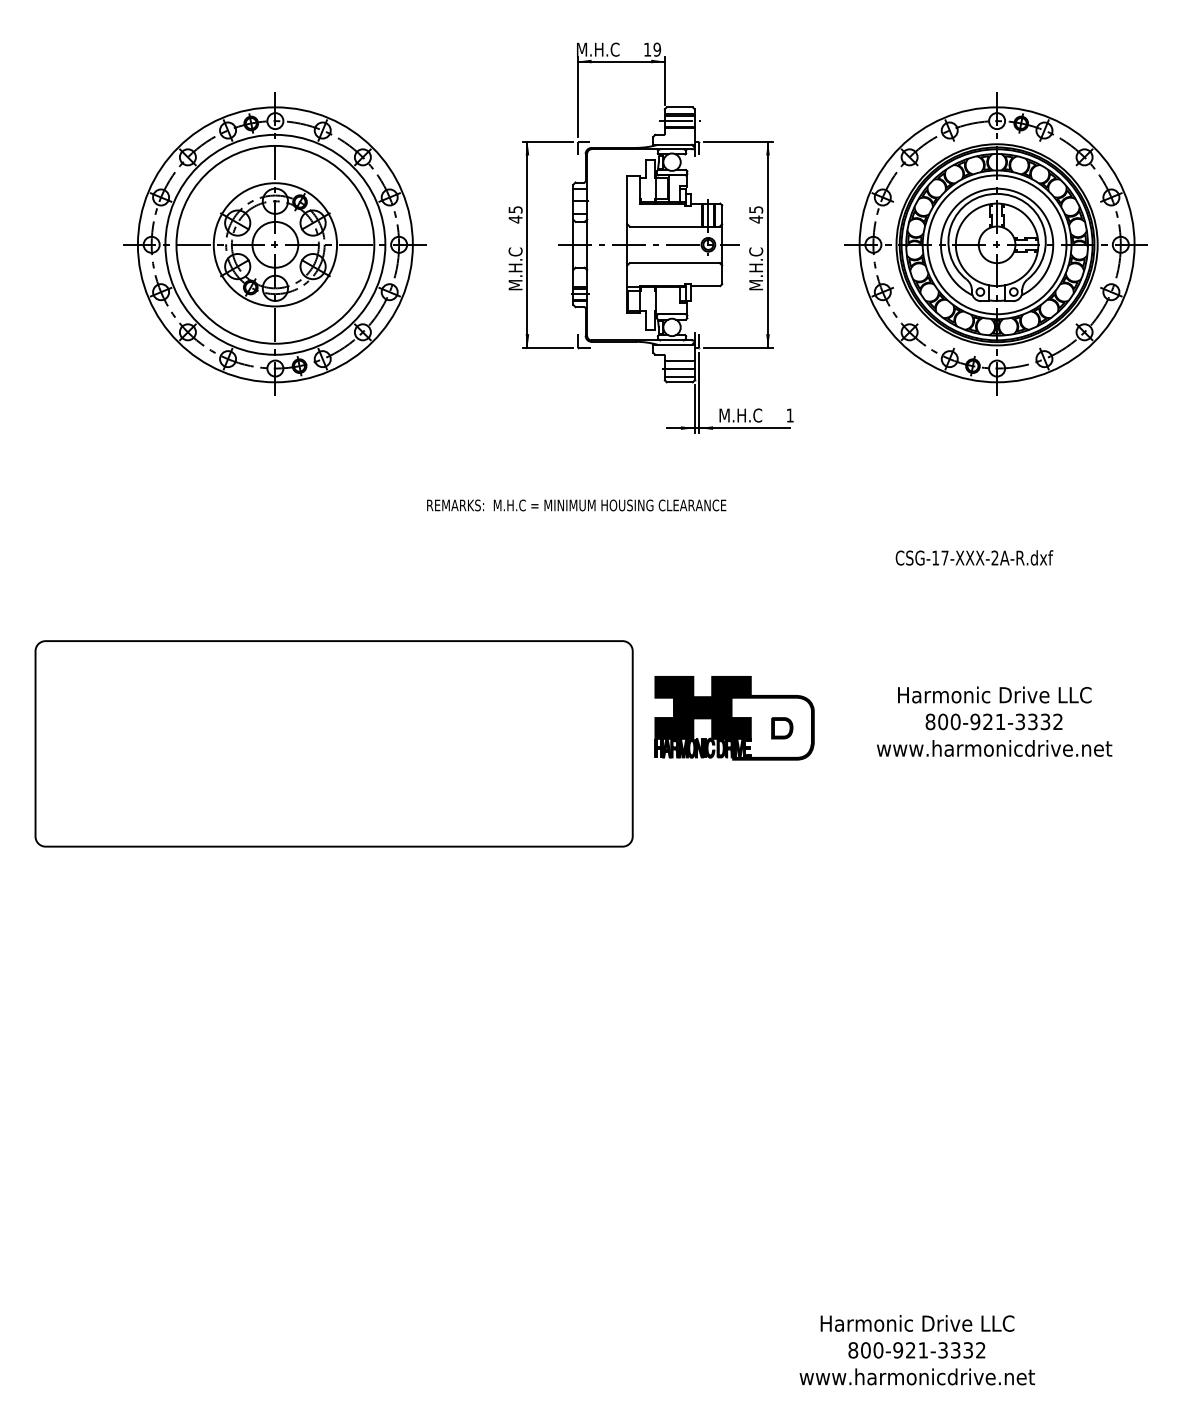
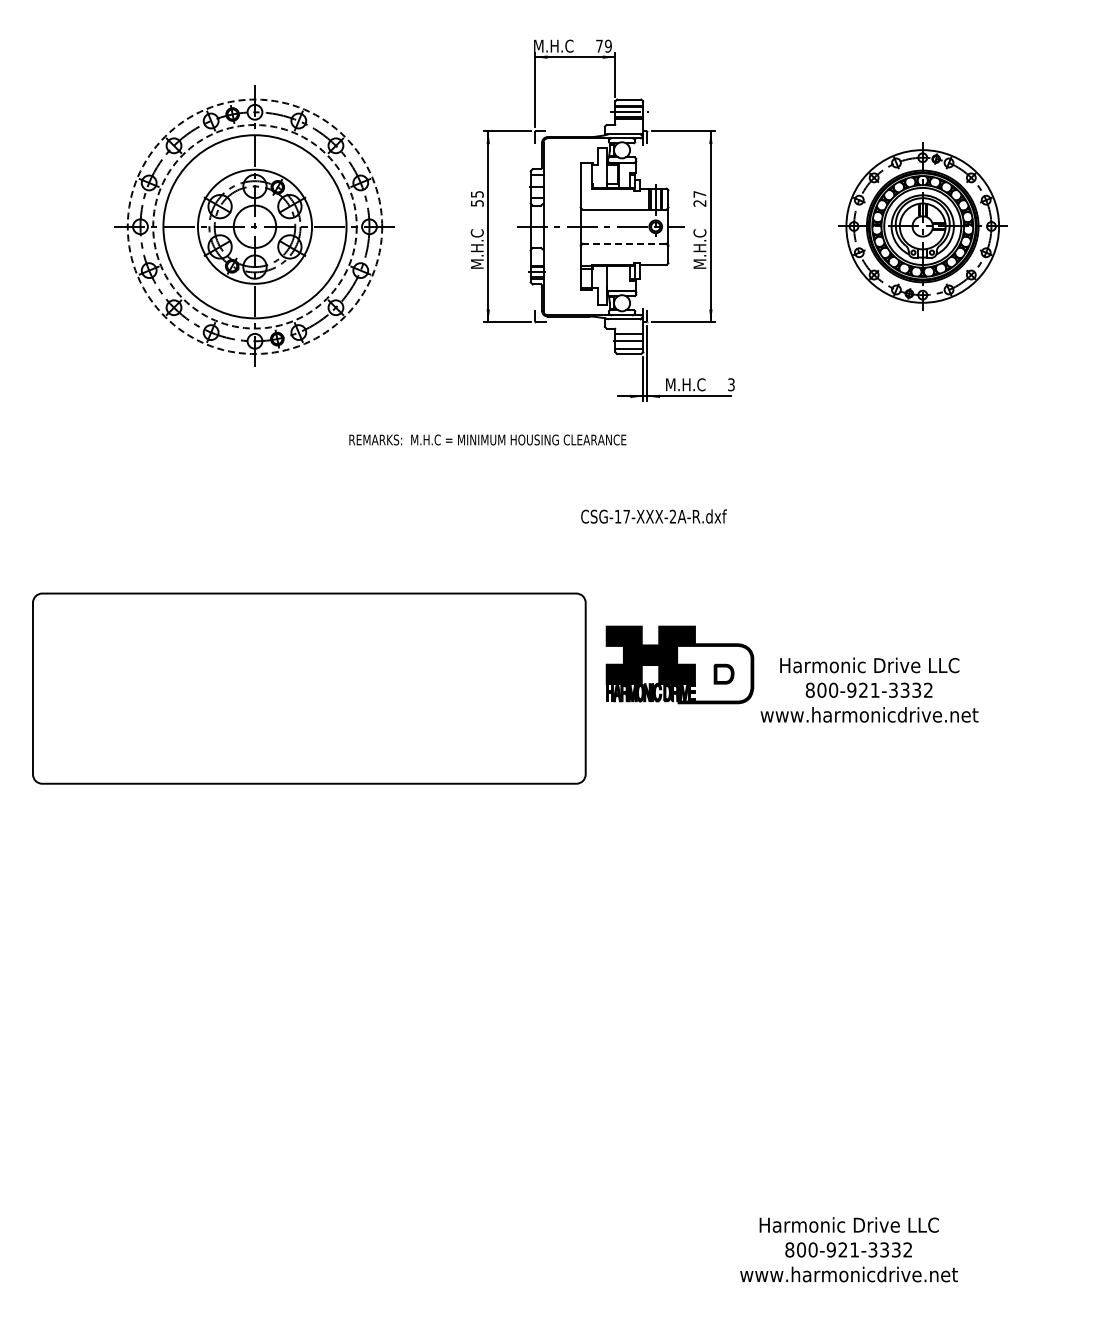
text: (647, 48) -> (599, 45), 19 -> 79
text: (755, 215) -> (699, 199), 45 -> 27
text: (515, 219) -> (477, 203), 45 -> 55
part: (996, 243) -> (922, 225), size x0.6
circle: (274, 244) -> (254, 226), solid -> dashed
circle: (274, 244) -> (254, 226), solid -> dashed
line: (674, 262) -> (624, 243), solid -> dashed
text: (790, 415) -> (731, 384), 1 -> 3
text: (576, 504) -> (487, 439), moved
text: (973, 557) -> (653, 516), moved
text: (994, 721) -> (869, 689), moved

